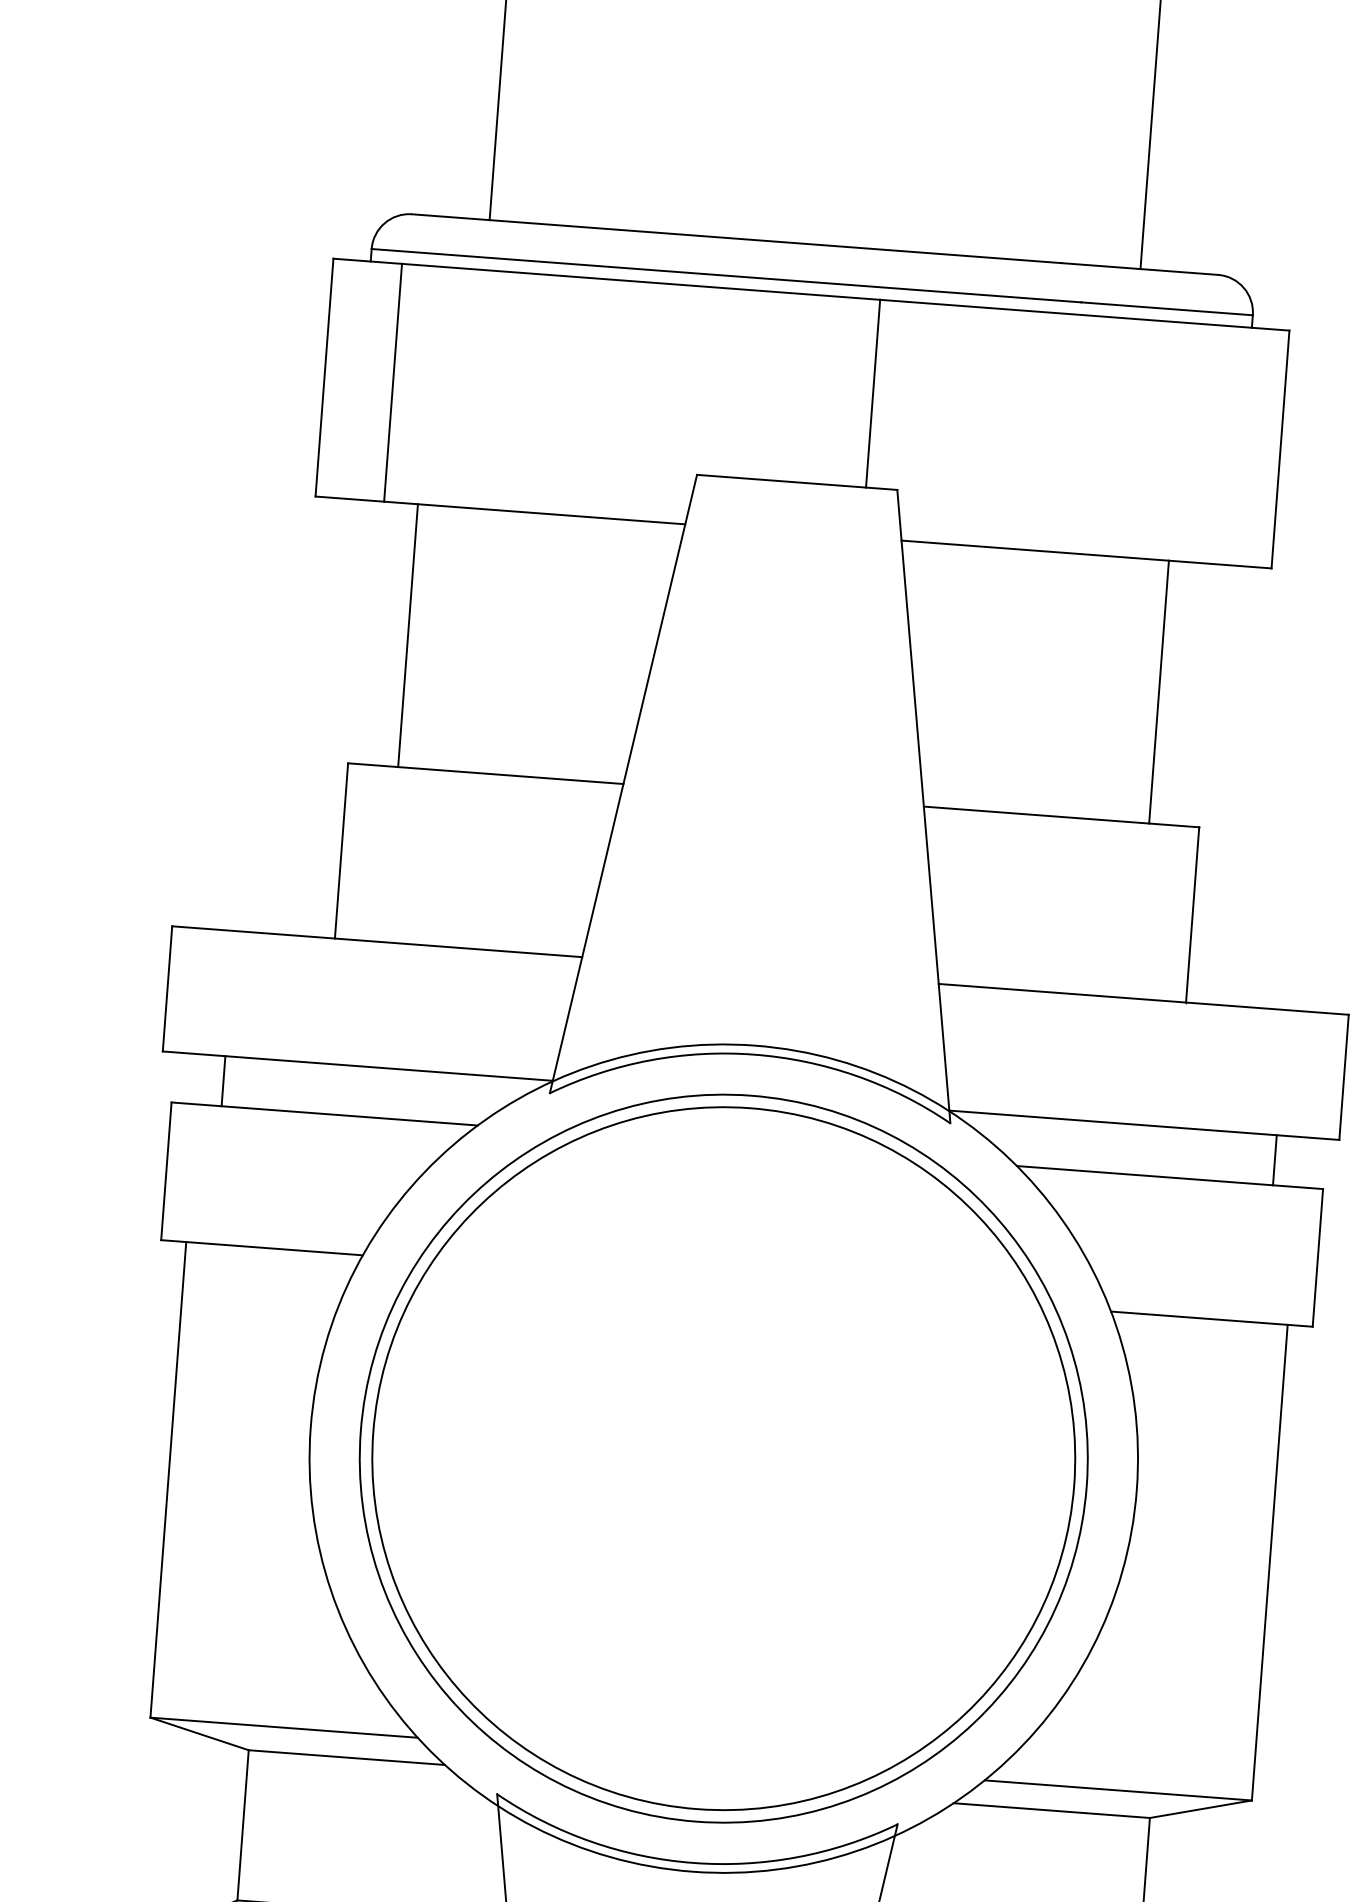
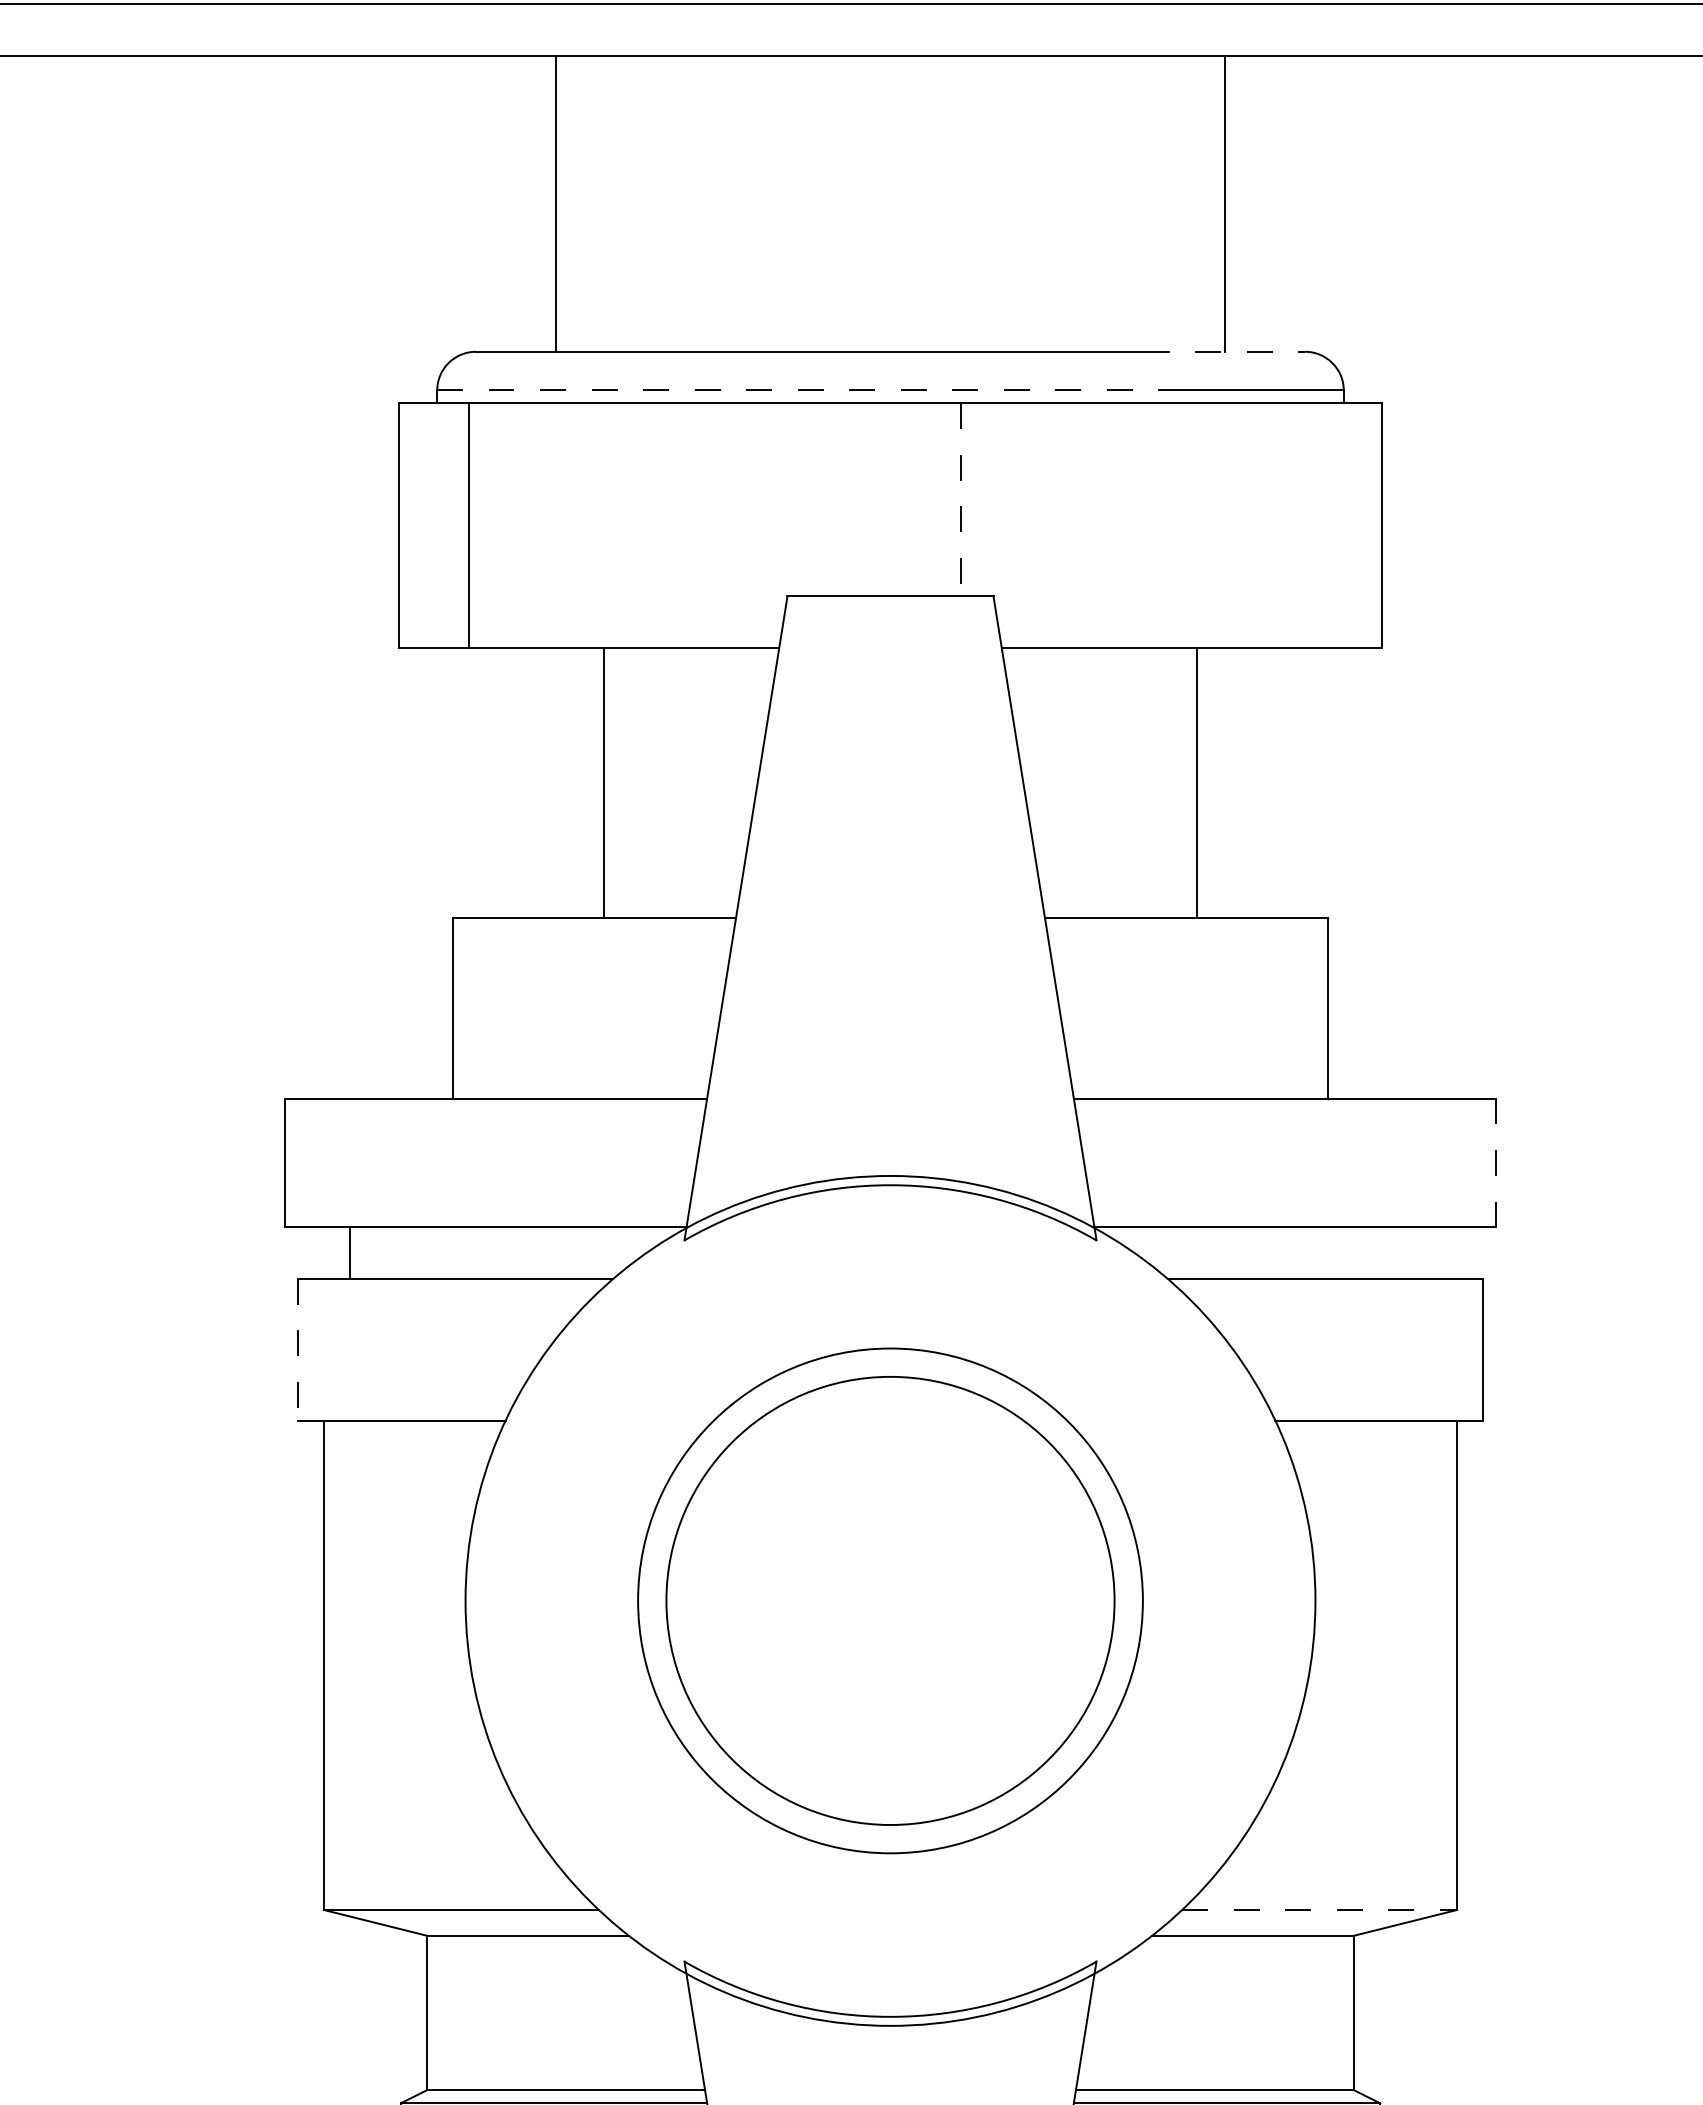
line: (1139, 268) -> (1224, 351), solid -> dashed
line: (726, 275) -> (802, 390), solid -> dashed
line: (873, 393) -> (961, 499), solid -> dashed
line: (408, 635) -> (604, 782), moved
line: (1158, 691) -> (1196, 782), moved
line: (1343, 1076) -> (1495, 1162), solid -> dashed
line: (1275, 1159) -> (1431, 1252), removed
line: (166, 1171) -> (298, 1349), solid -> dashed
circle: (723, 1458) -> (890, 1600), size x0.6
circle: (723, 1458) -> (890, 1600), size x0.7
line: (1119, 1790) -> (1320, 1909), solid -> dashed

